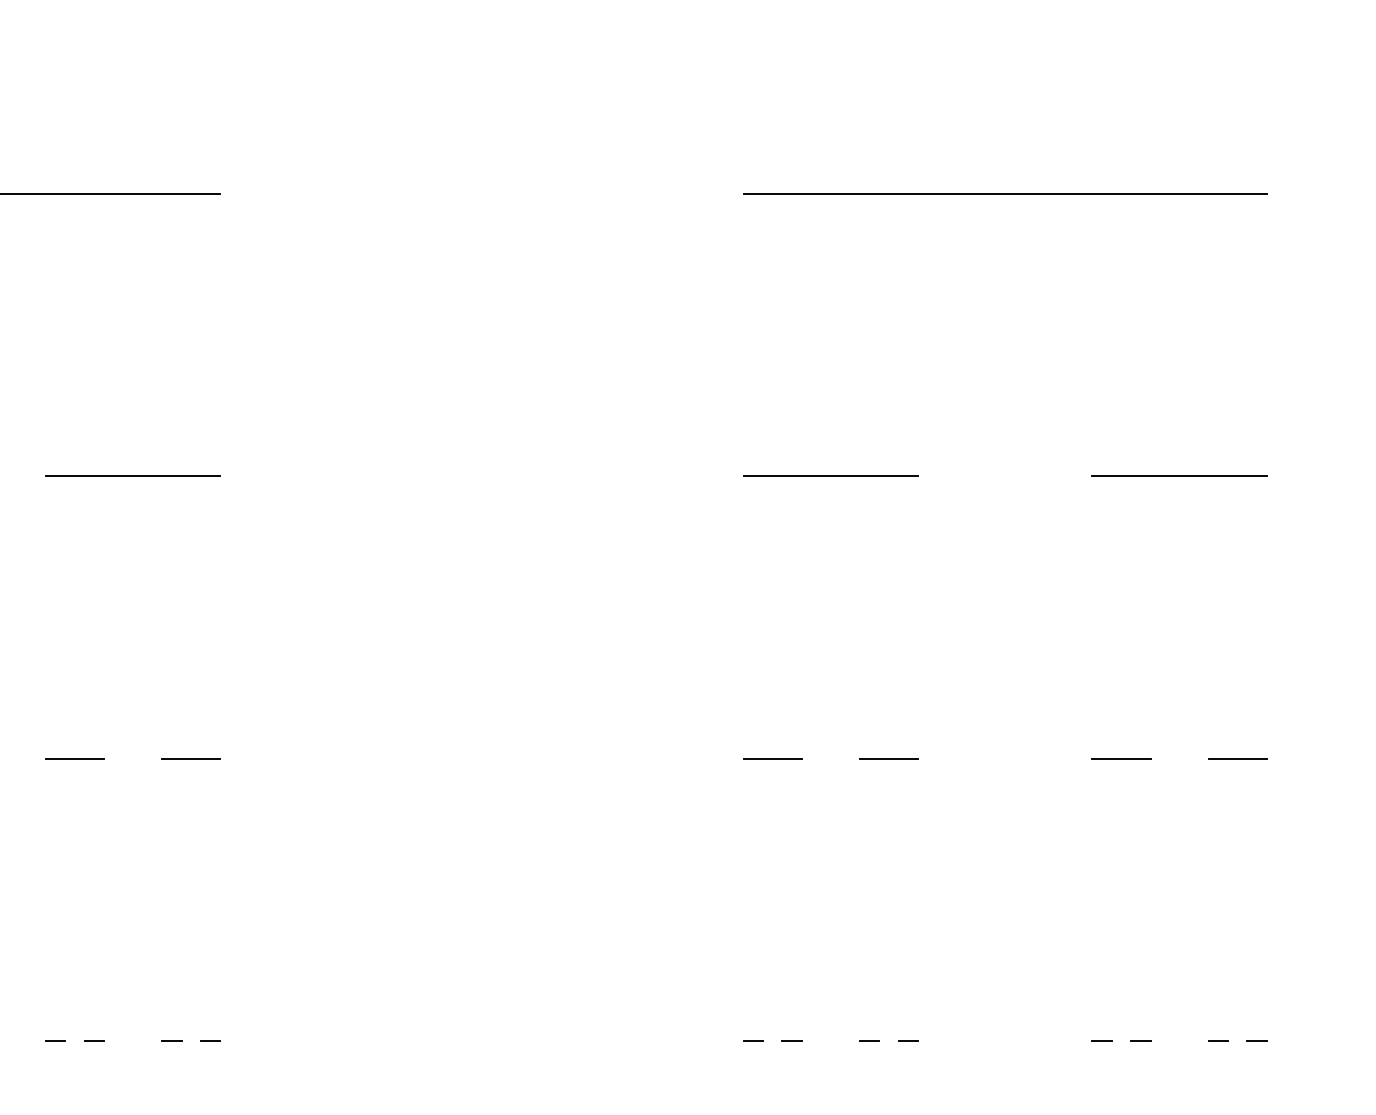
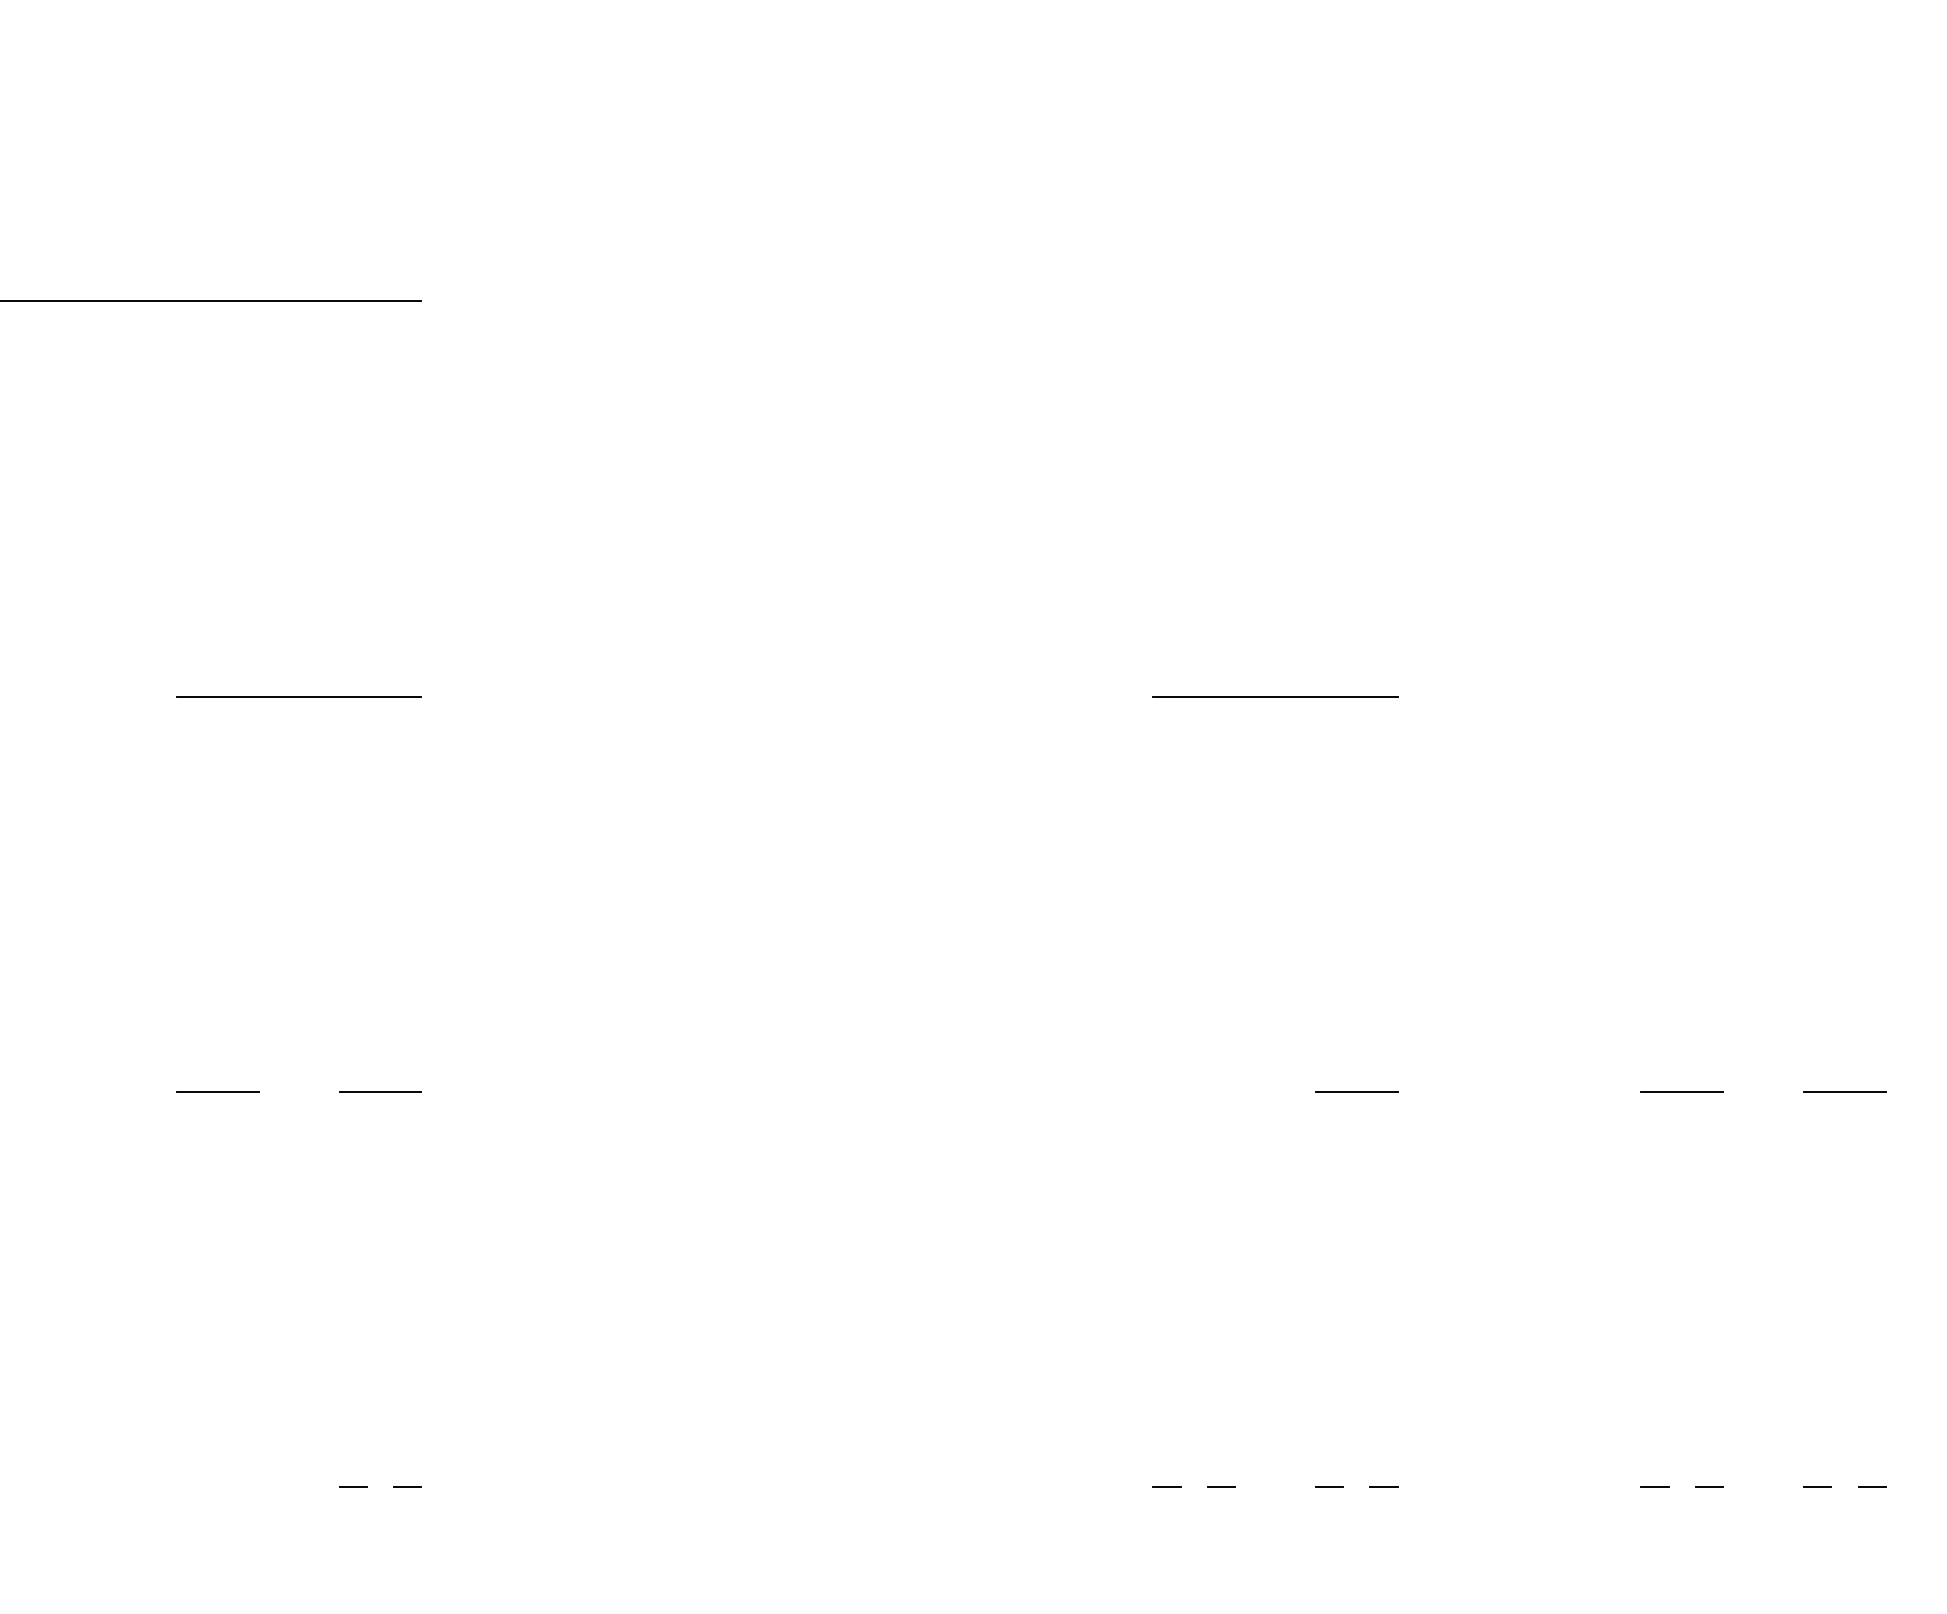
line: (1005, 193) -> (1519, 301), removed
line: (1179, 476) -> (1763, 696), removed
line: (772, 758) -> (1193, 1091), removed
line: (55, 1041) -> (190, 1487), removed
line: (94, 1041) -> (244, 1487), removed

